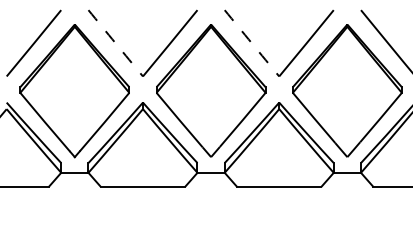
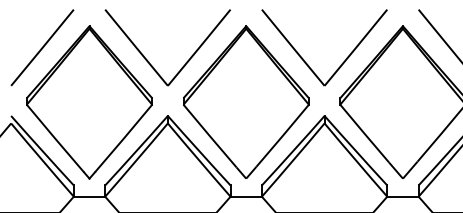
arc: (115, 43) -> (136, 47), dashed -> solid
arc: (251, 43) -> (292, 47), dashed -> solid

